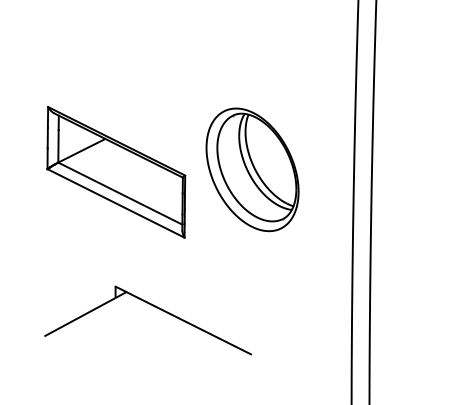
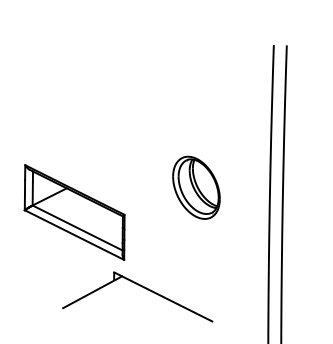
part: (252, 169) -> (196, 187), size x0.7
part: (116, 172) -> (74, 212), moved
part: (153, 307) -> (141, 287), moved

